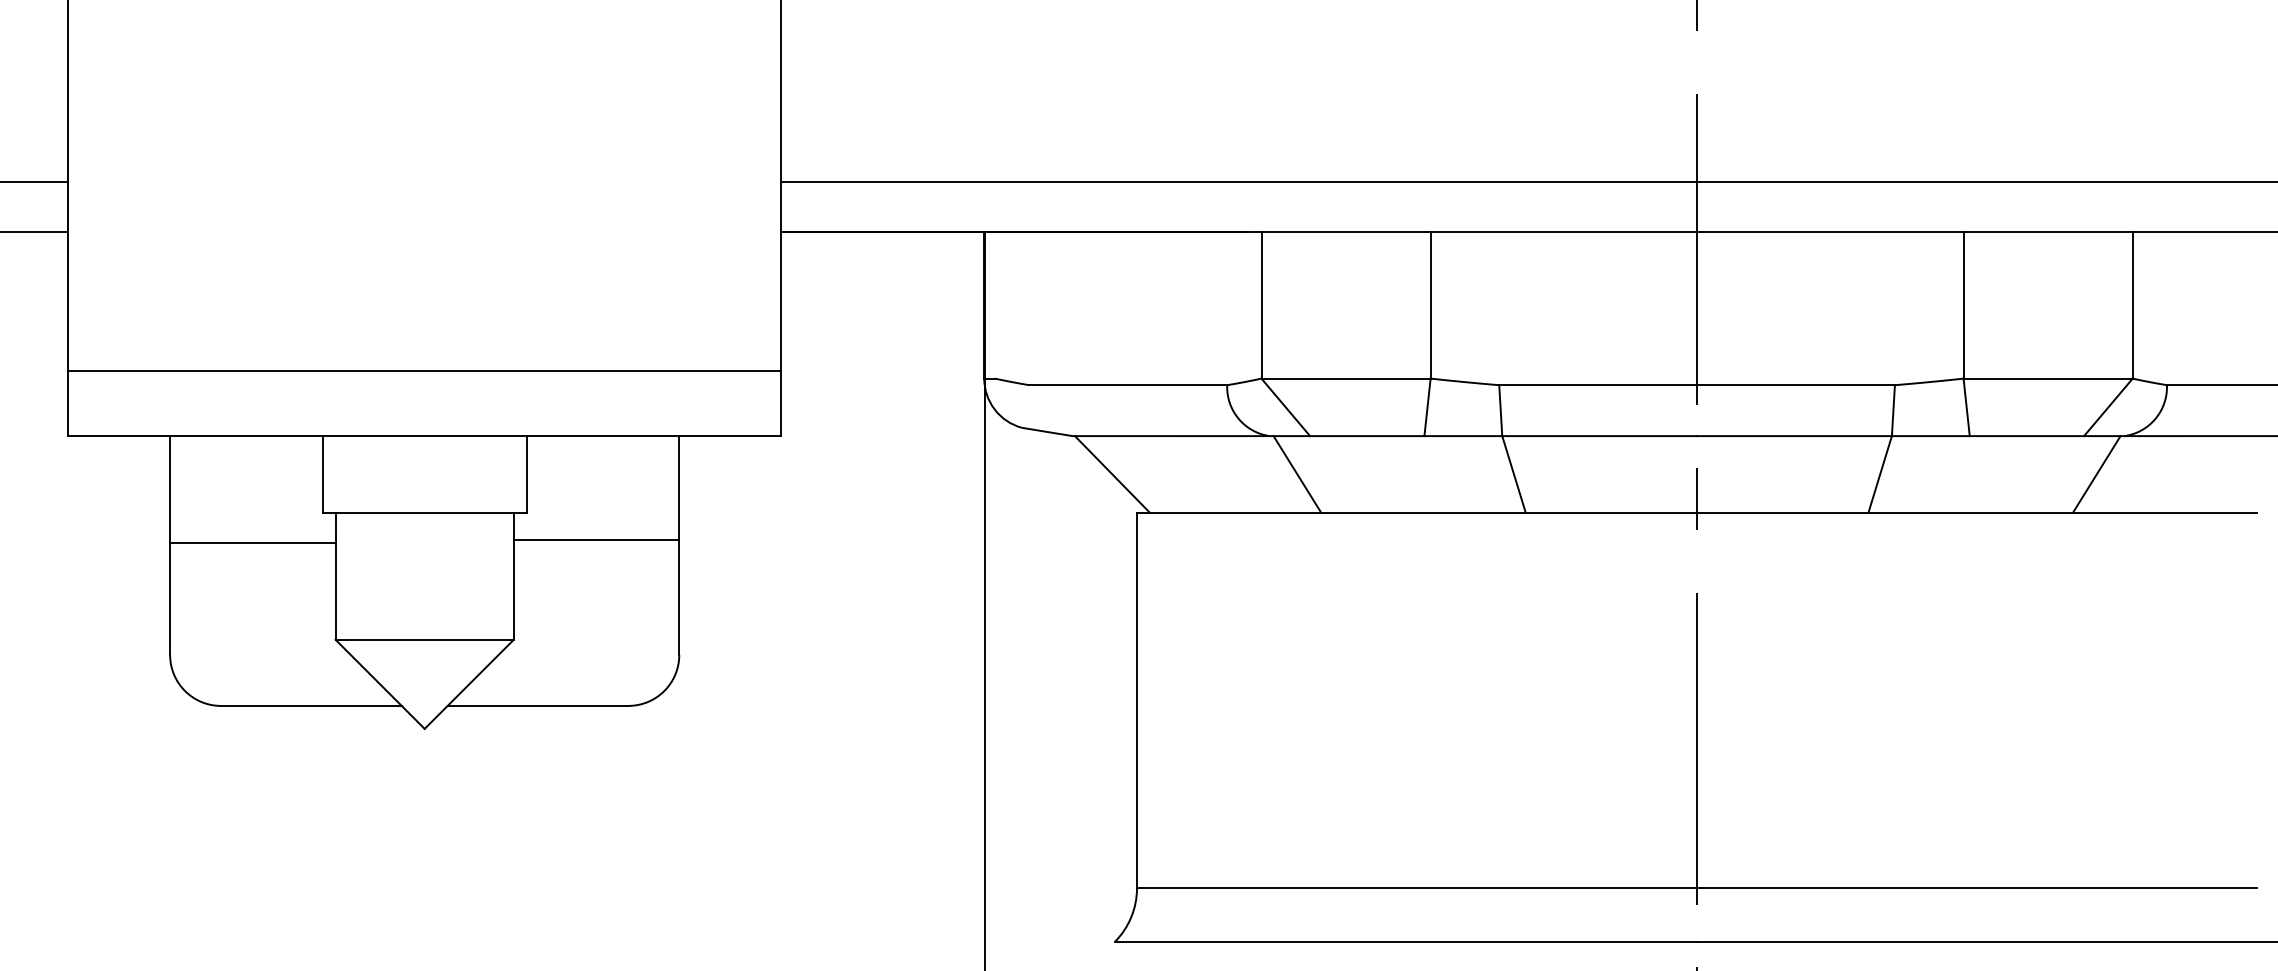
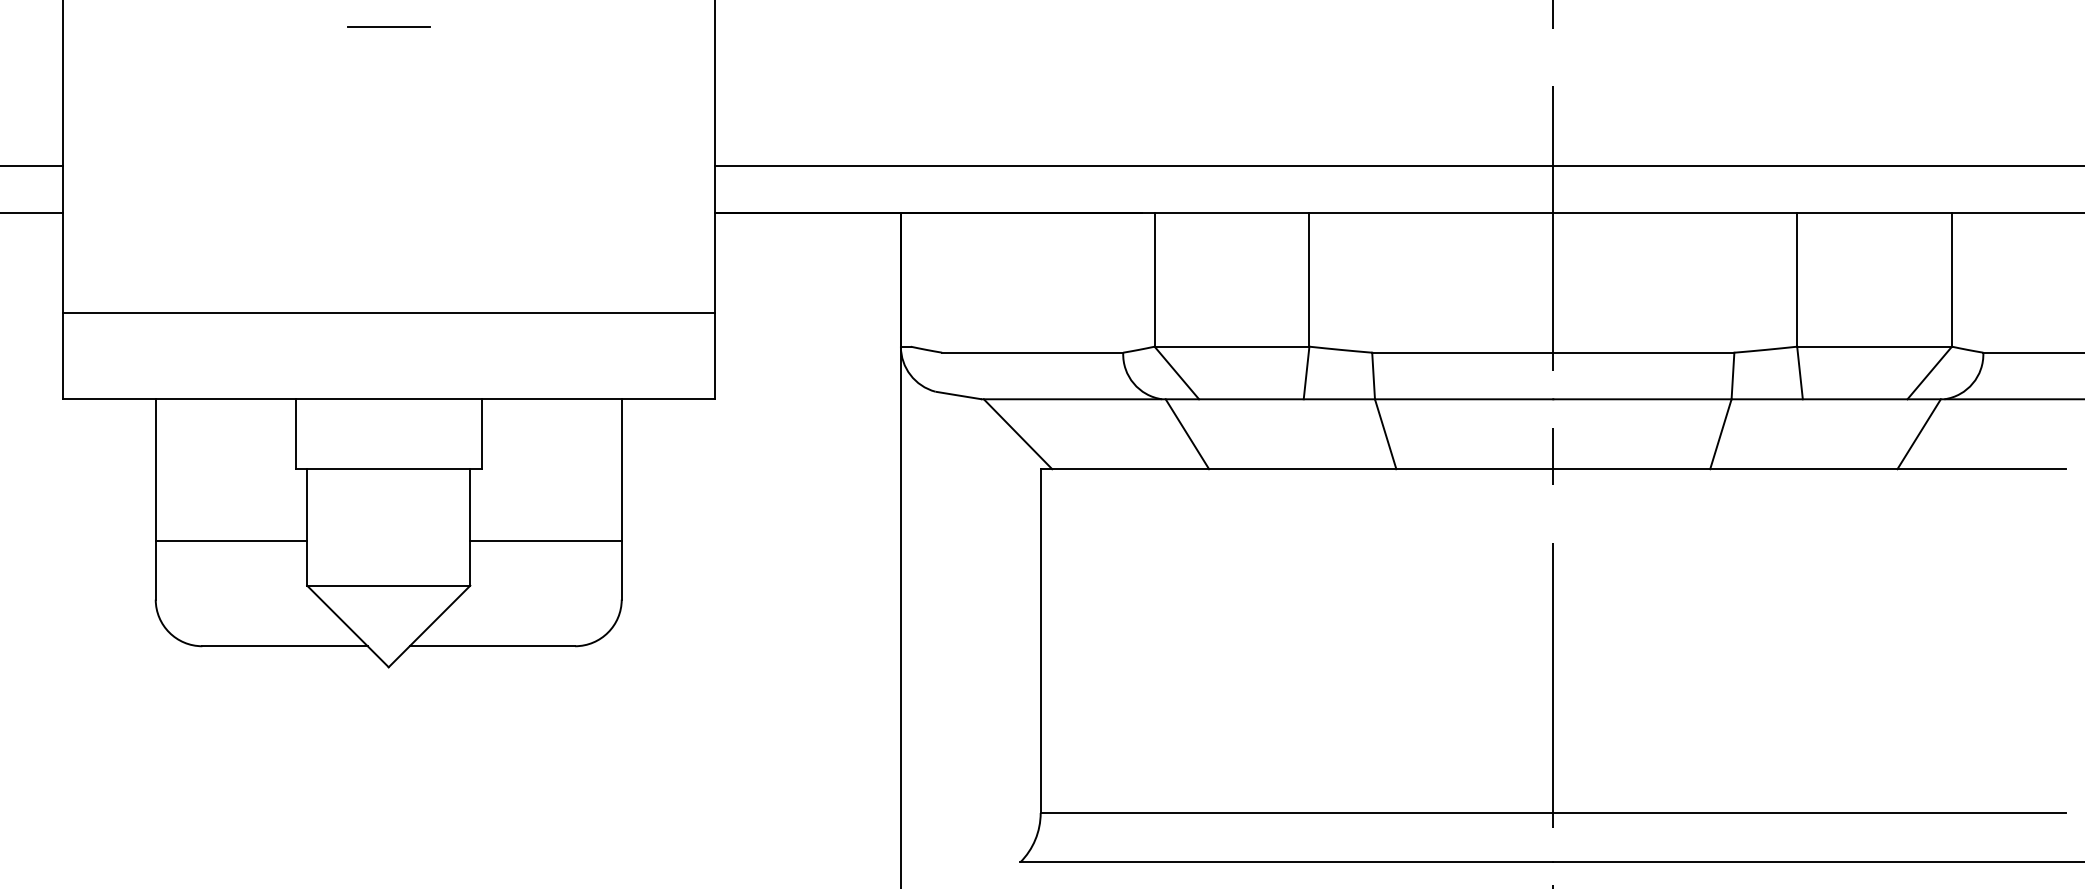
line: (424, 28) -> (388, 26), added
line: (424, 370) -> (388, 312), moved
line: (595, 540) -> (545, 541), moved
line: (252, 543) -> (231, 541), moved

